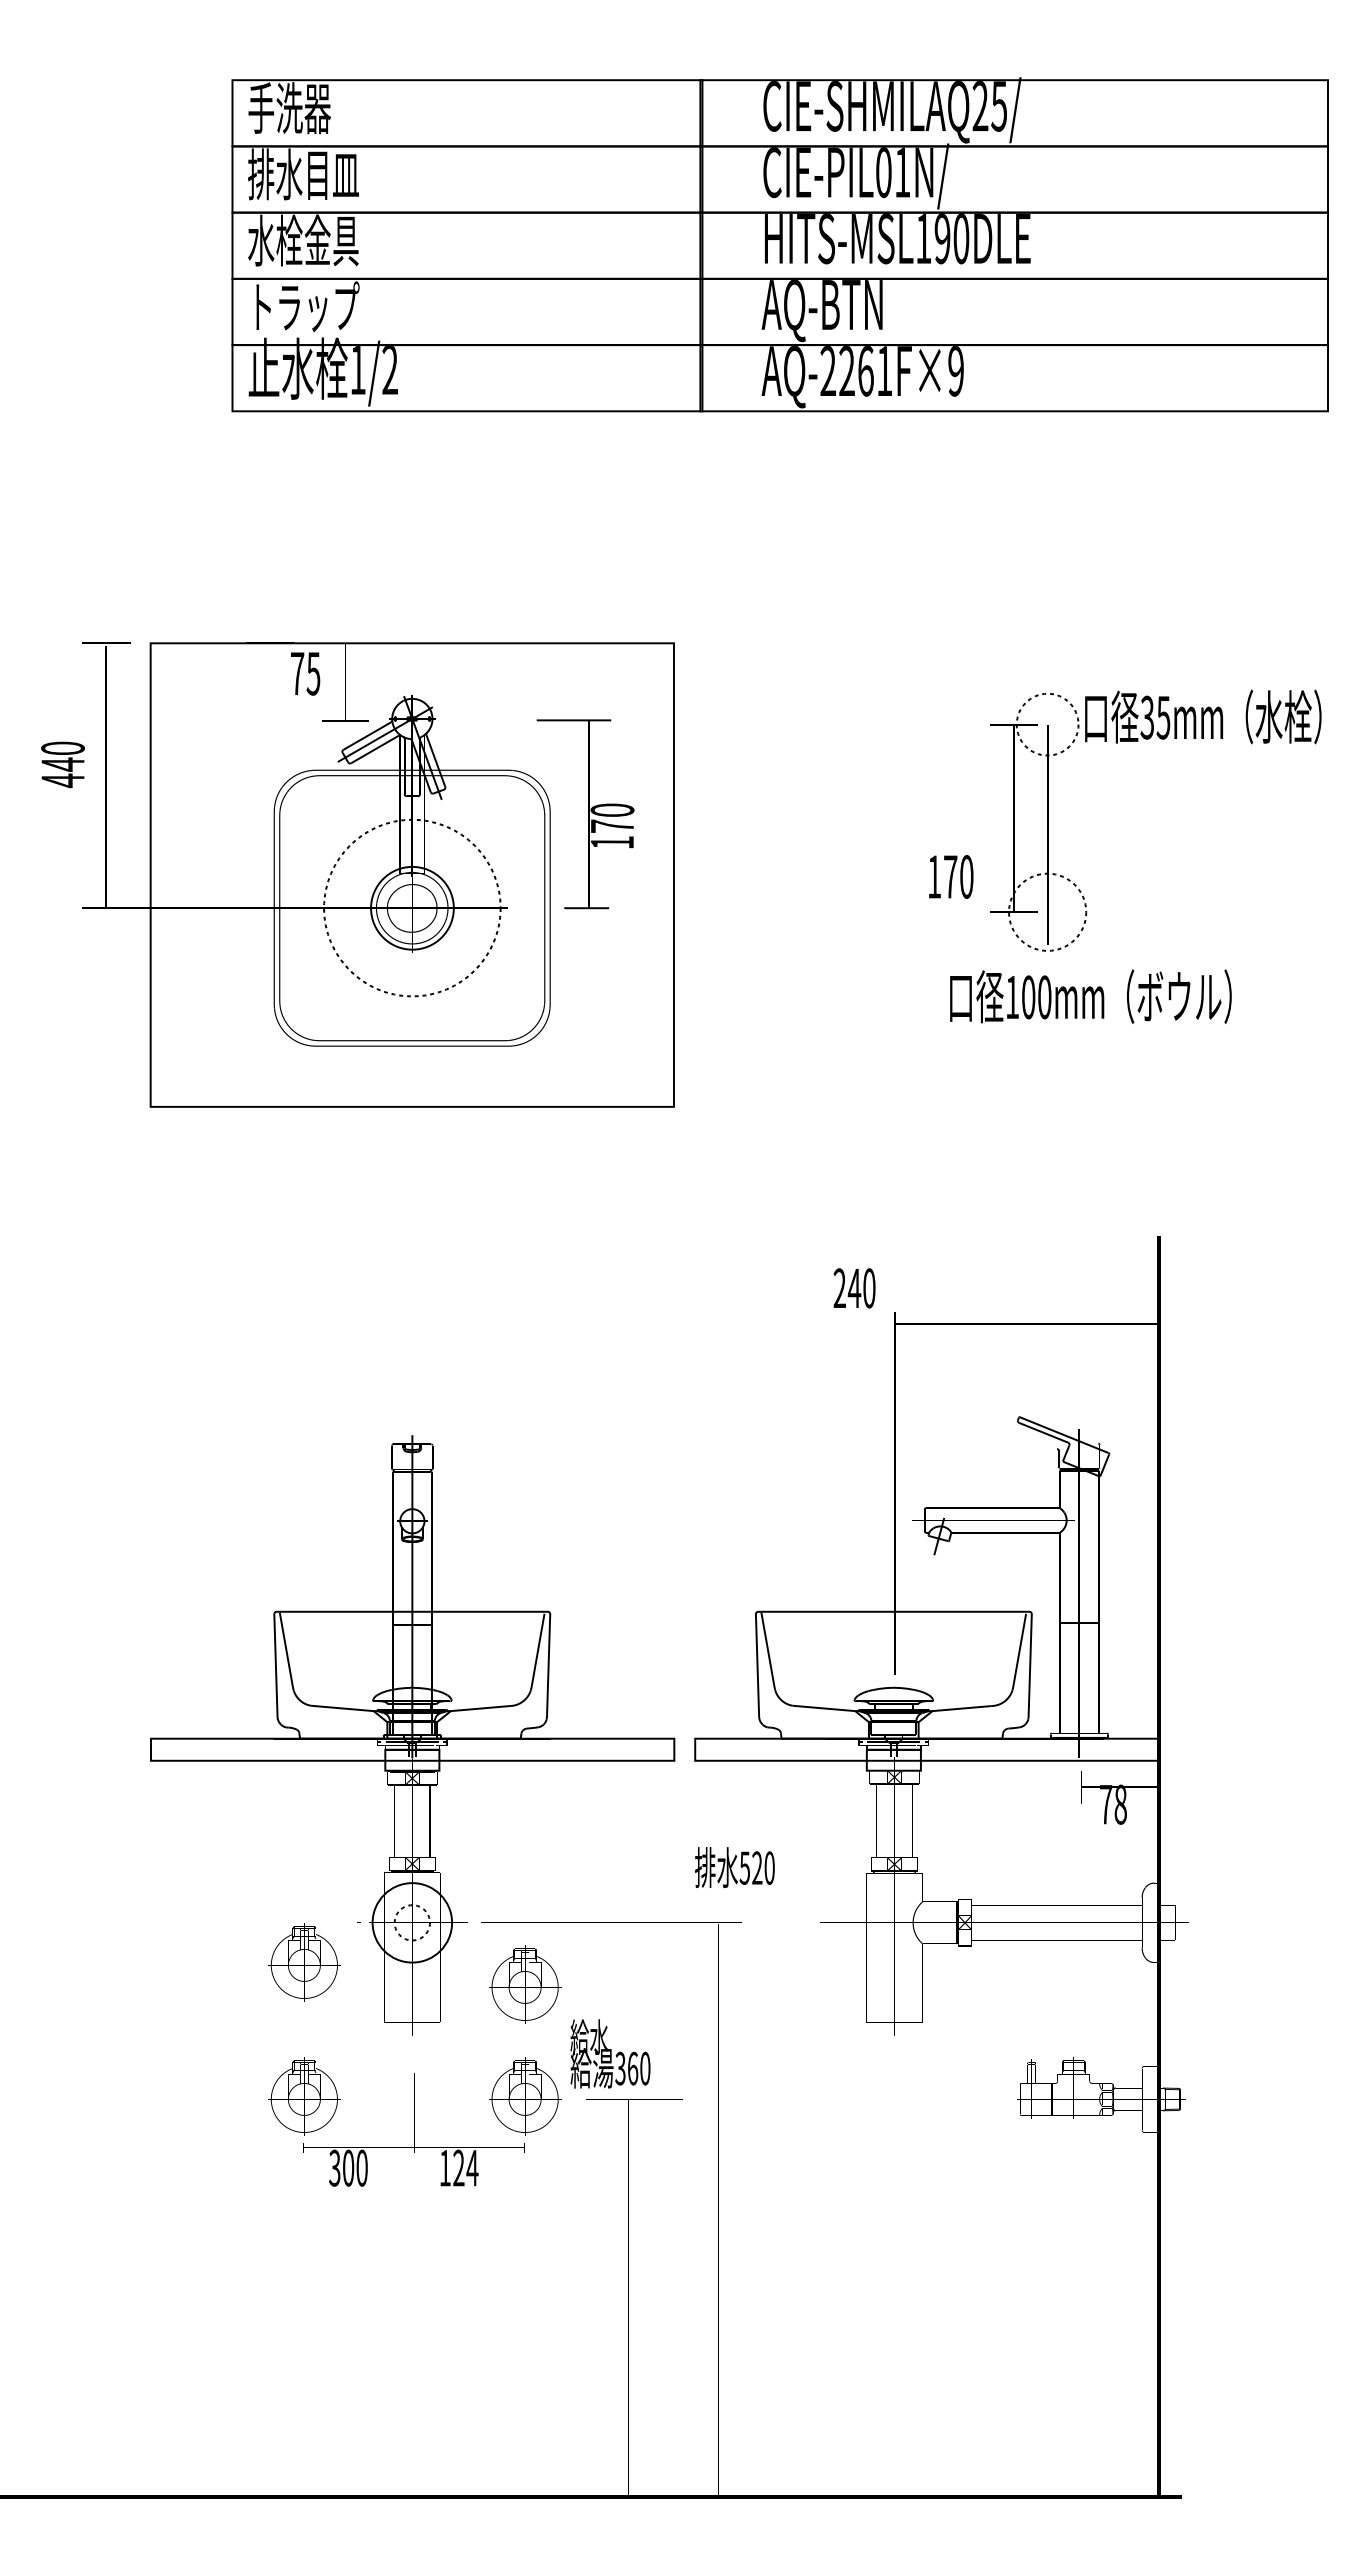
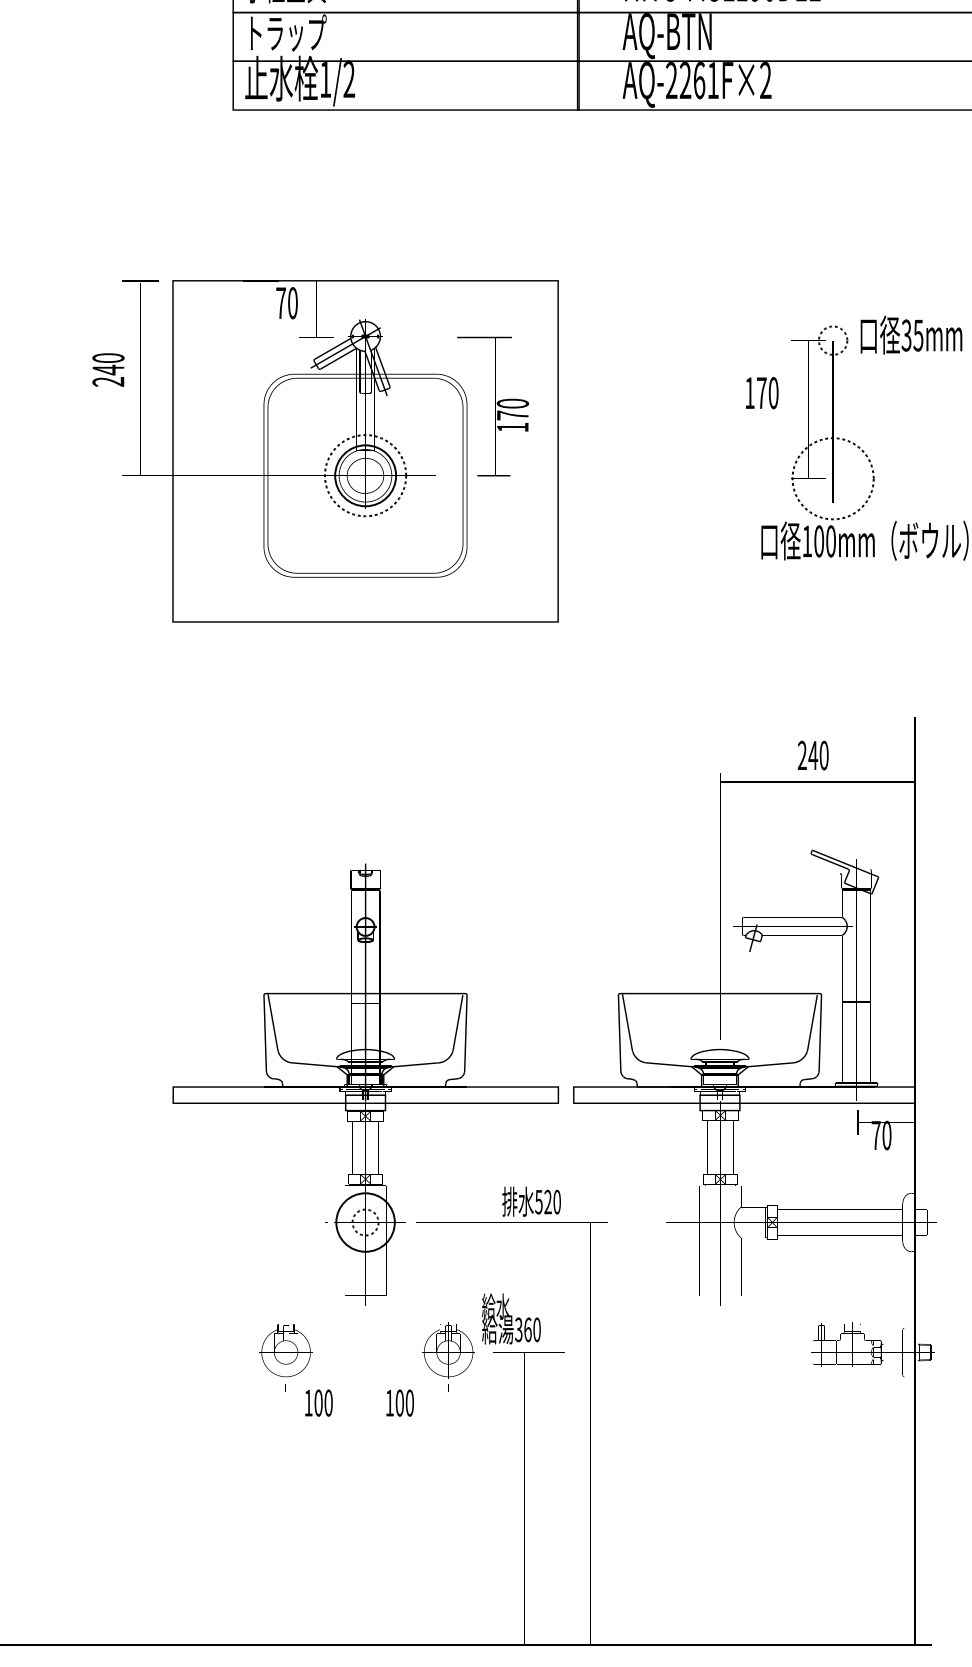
text: (955, 371) -> (765, 80), AQ-2261F×9 -> AQ-2261F×2
text: (313, 673) -> (292, 303), 75 -> 70
circle: (1047, 724) -> (833, 340), size x0.62
text: (62, 780) -> (108, 381), 440 -> 240
text: (951, 876) -> (762, 392), moved
circle: (412, 907) -> (365, 475), size x0.62
circle: (1047, 912) -> (833, 478), size x1.43
text: (854, 1288) -> (813, 755), moved
text: (1120, 1804) -> (886, 1135), 78 -> 70
text: (734, 1867) -> (531, 1201), moved
part: (304, 1962) -> (286, 1251), removed
part: (525, 1984) -> (448, 1267), removed
text: (334, 2167) -> (308, 1402), 300 -> 100
text: (465, 2167) -> (404, 1402), 124 -> 100

